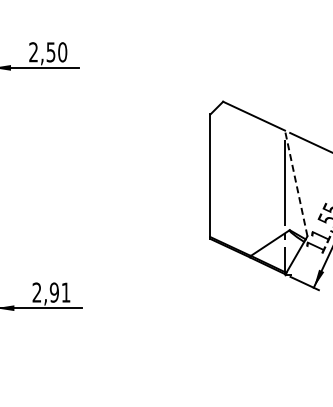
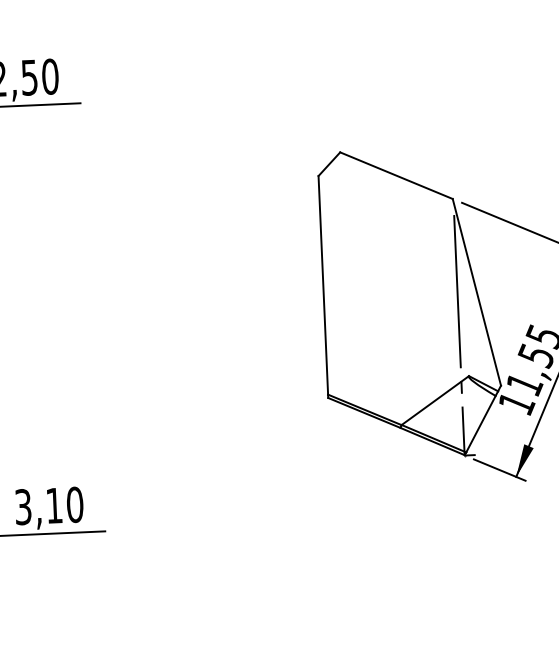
line: (296, 182) -> (477, 290), dashed -> solid
text: (51, 292) -> (49, 505), 2,91 -> 3,10

